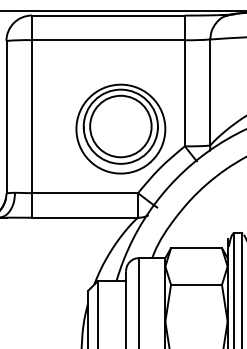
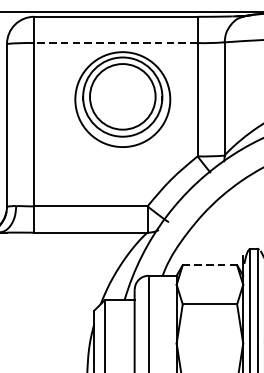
line: (108, 40) -> (115, 43), solid -> dashed
part: (120, 128) -> (122, 98), moved
line: (196, 248) -> (209, 265), solid -> dashed

